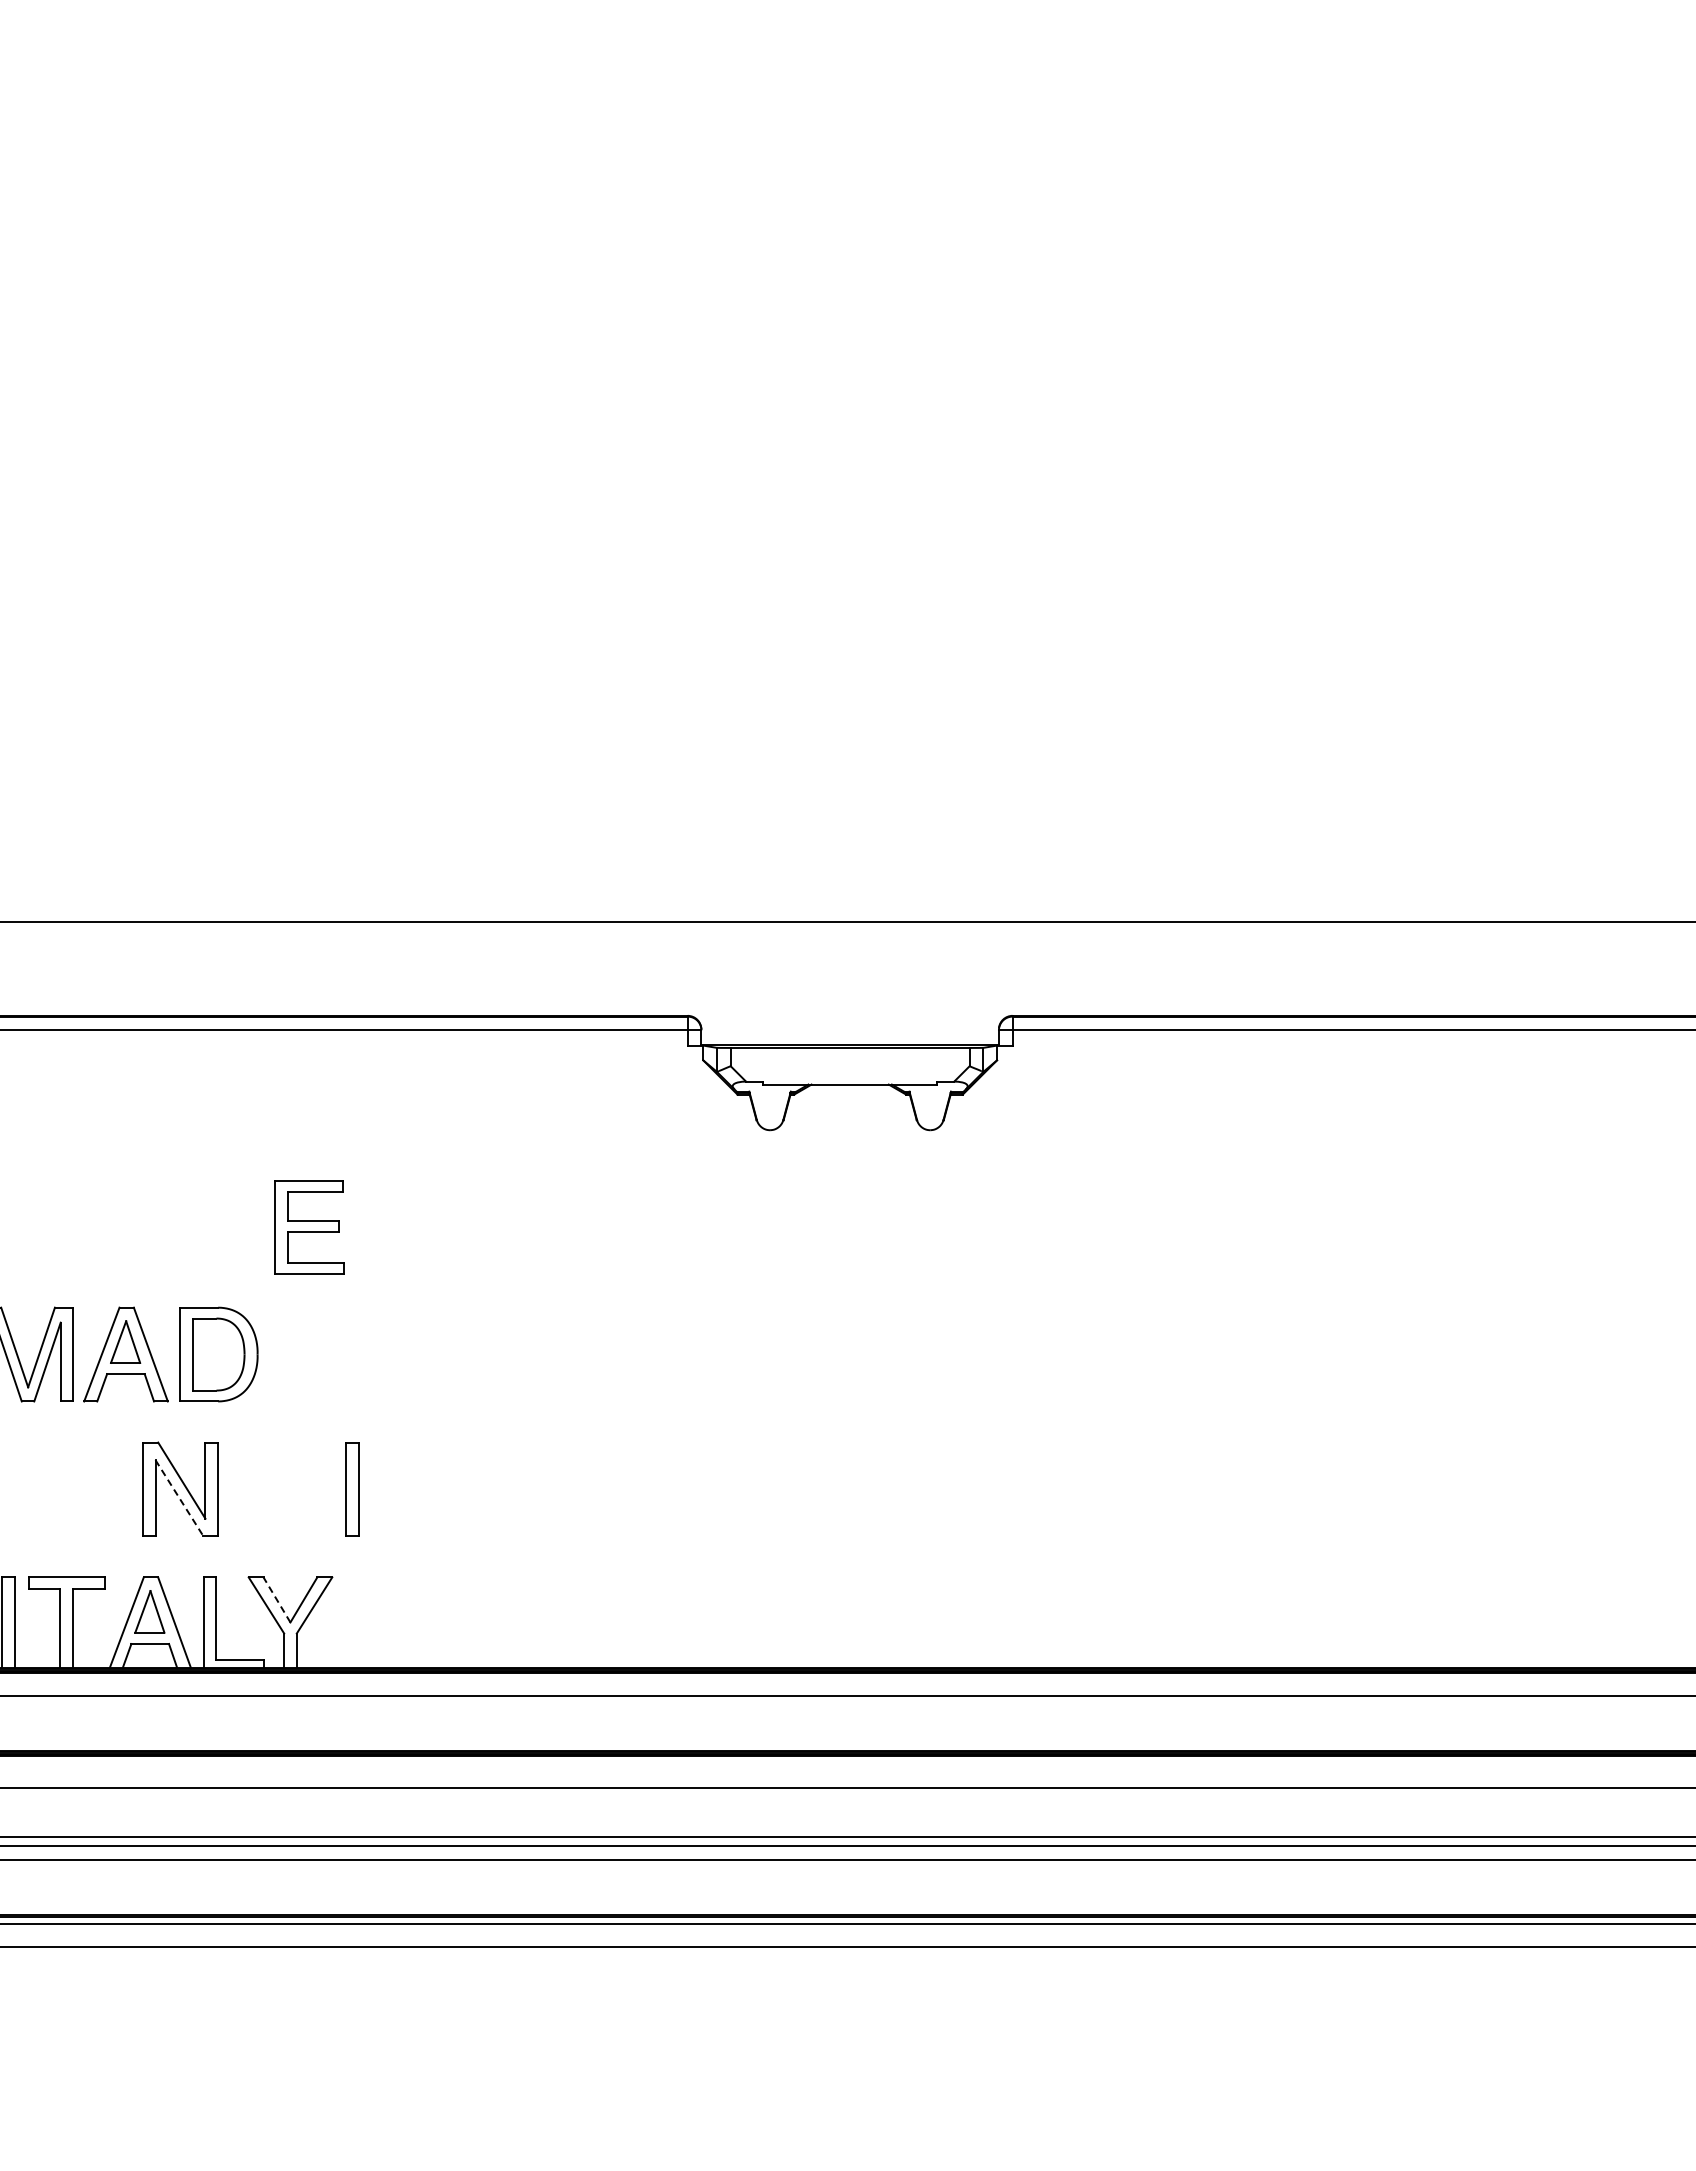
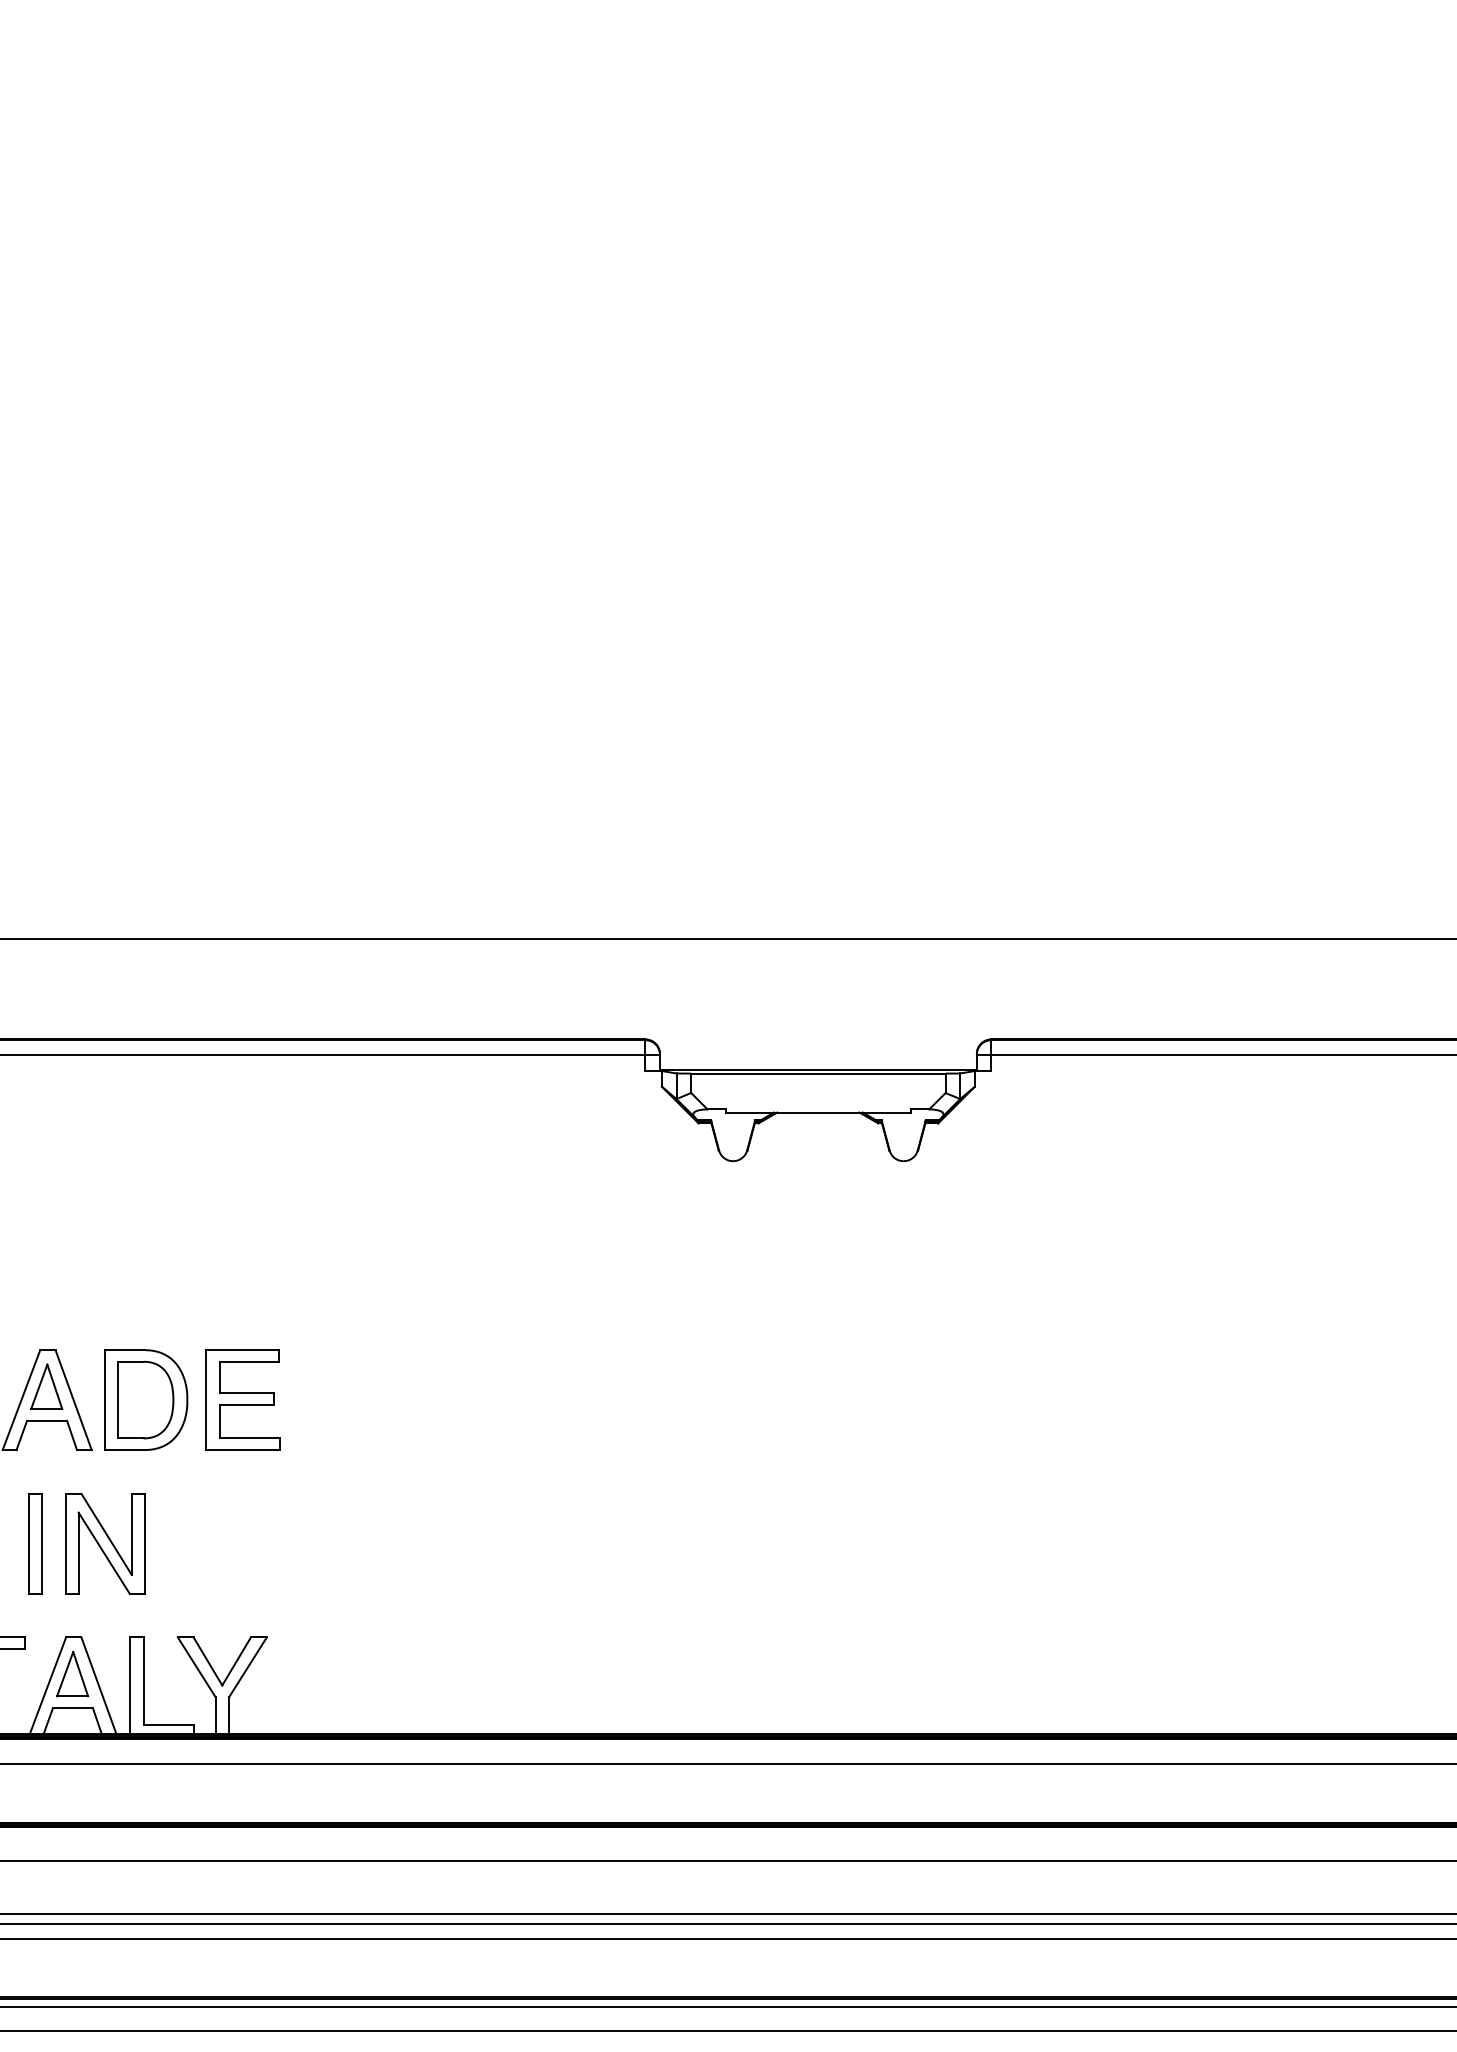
part: (309, 1227) -> (242, 1400), moved
part: (352, 1489) -> (35, 1543), moved
line: (179, 1498) -> (104, 1553), dashed -> solid
line: (276, 1599) -> (207, 1660), dashed -> solid

